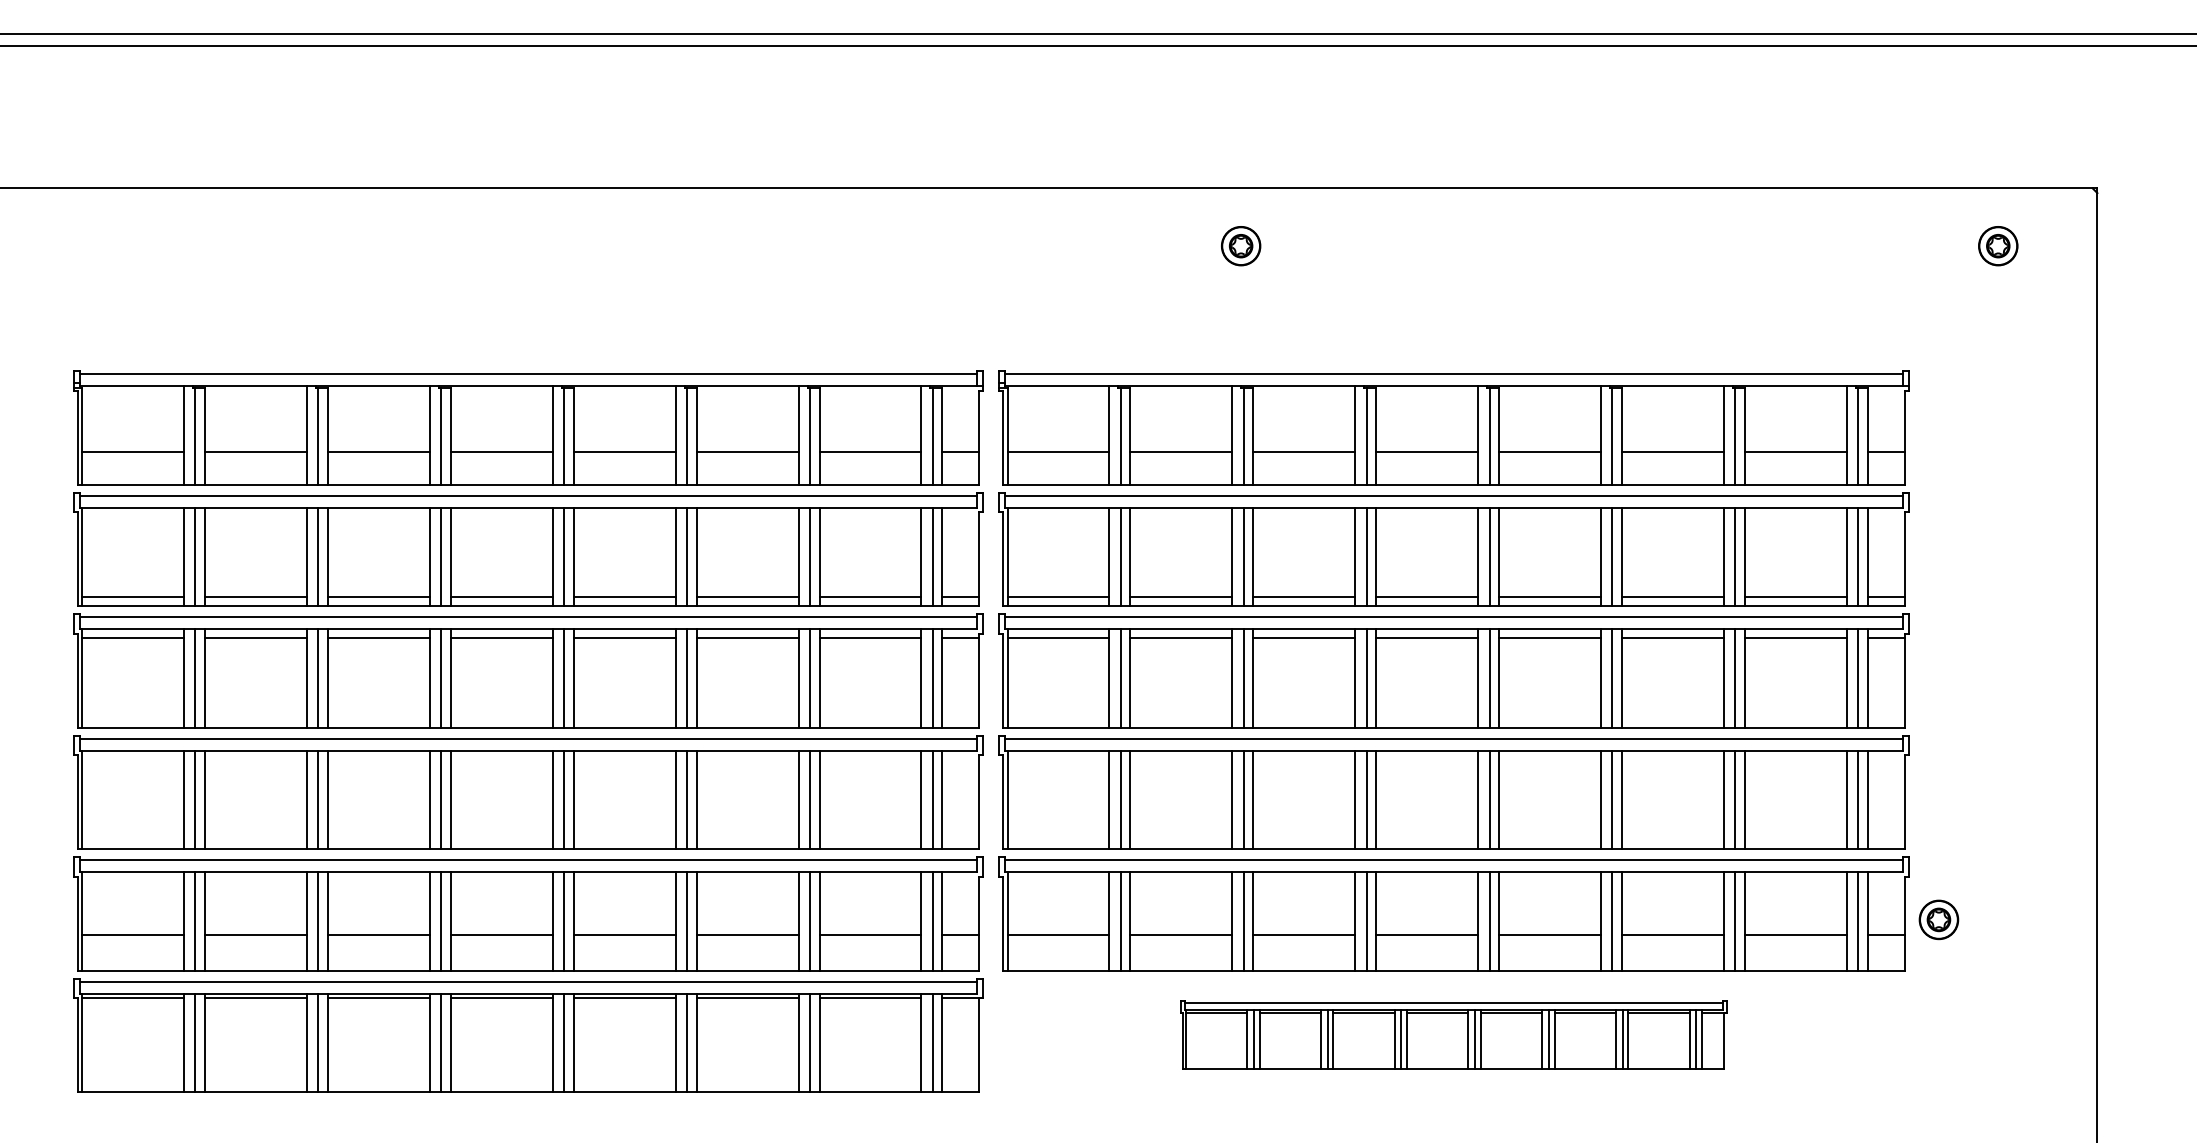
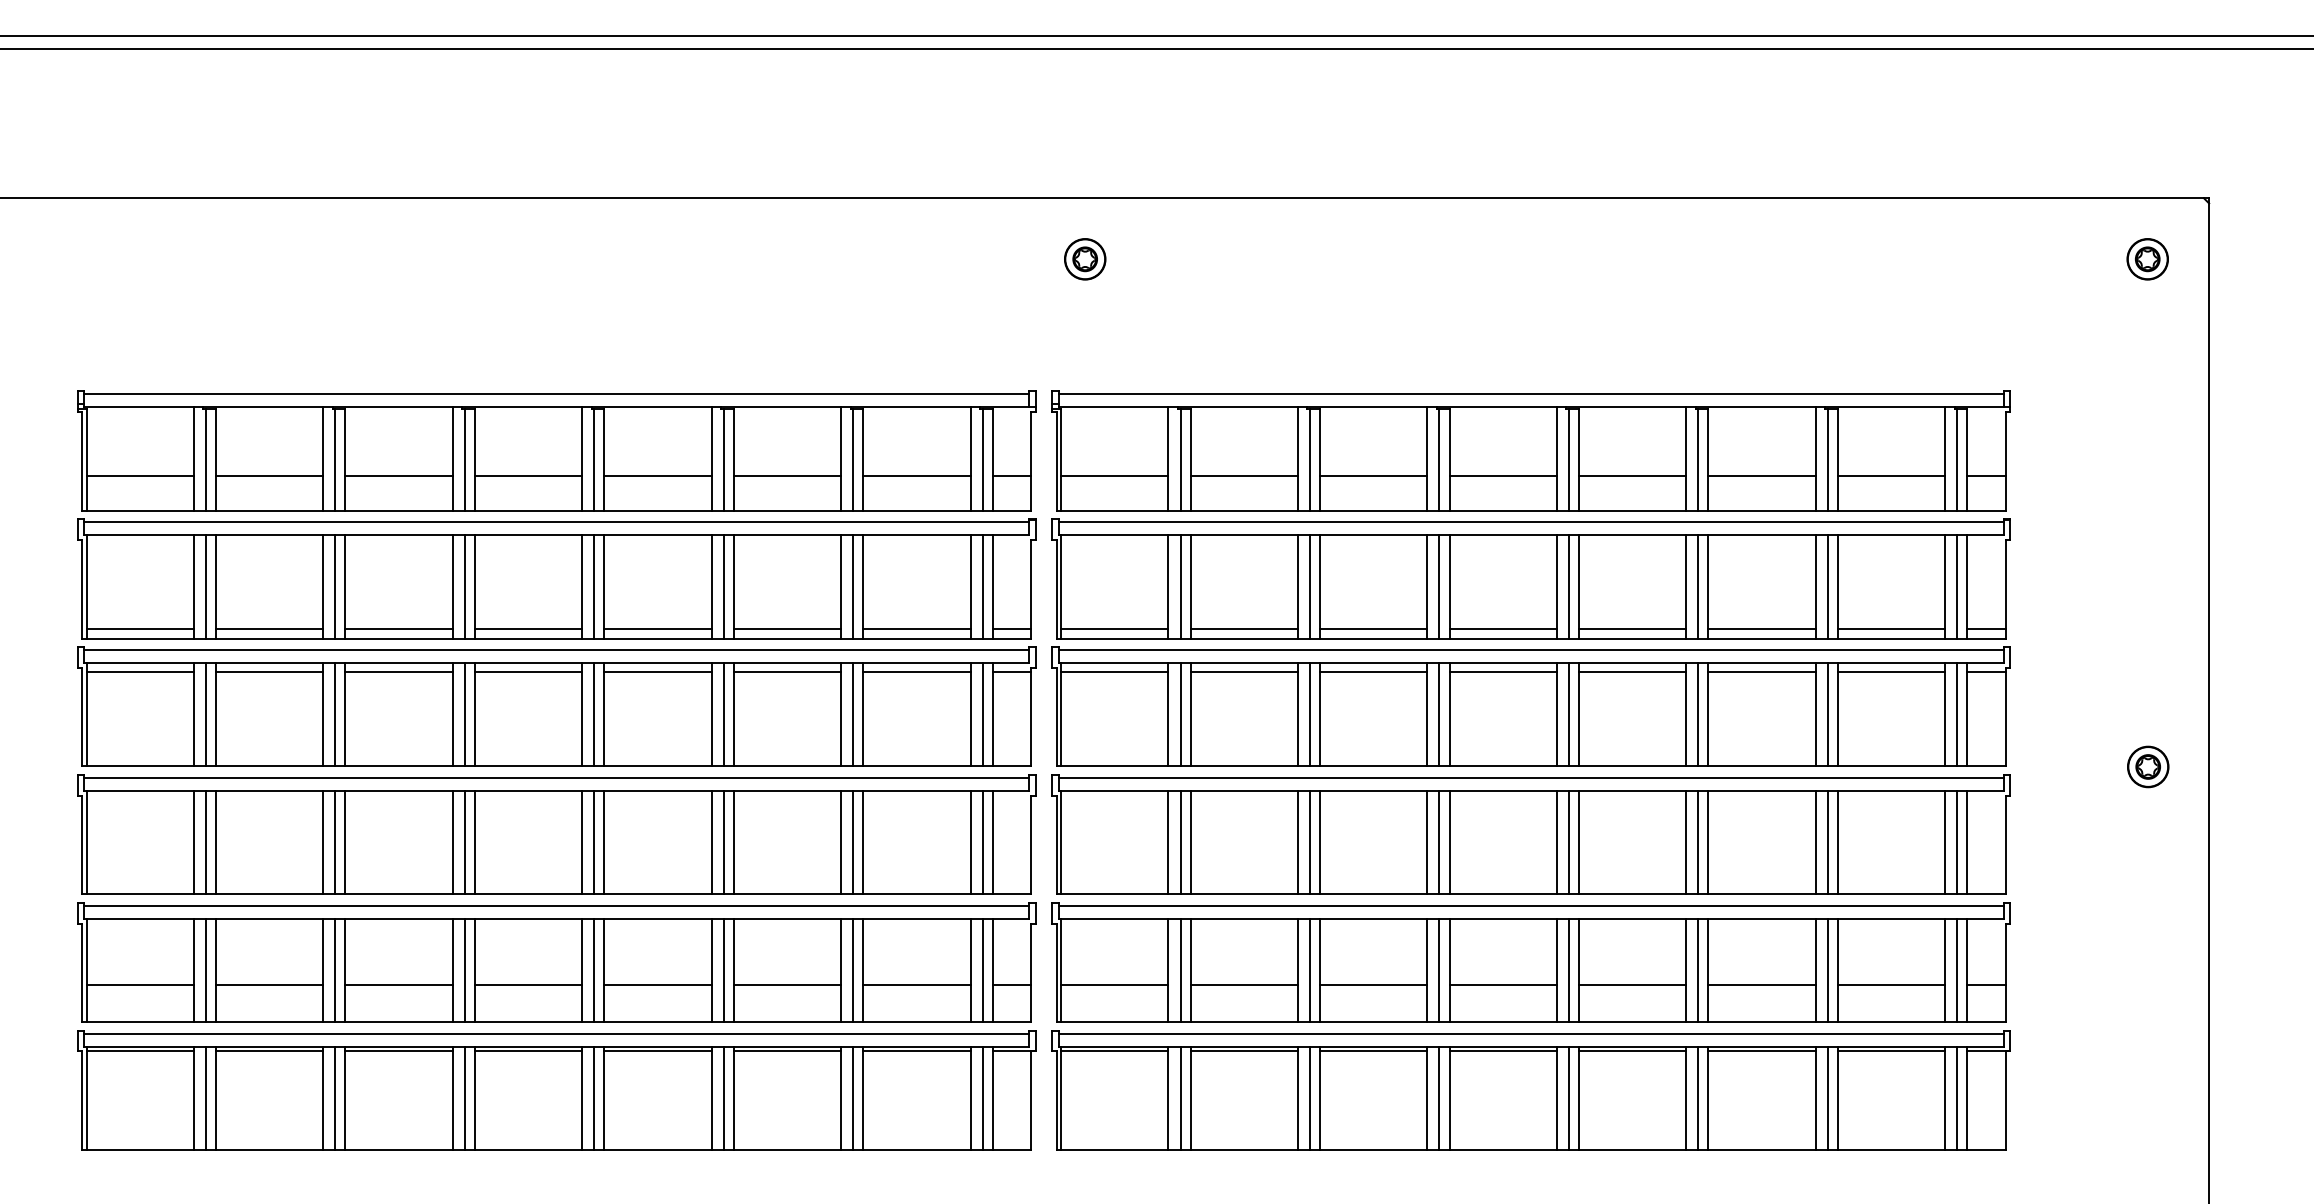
part: (1241, 246) -> (1085, 259), moved
part: (1998, 246) -> (2147, 259), moved
part: (1939, 919) -> (2148, 766), moved
part: (1453, 1035) -> (1530, 1090), size x1.67

